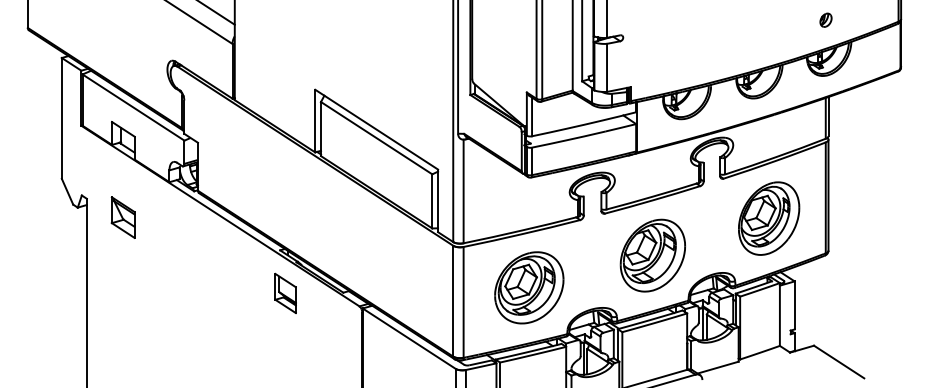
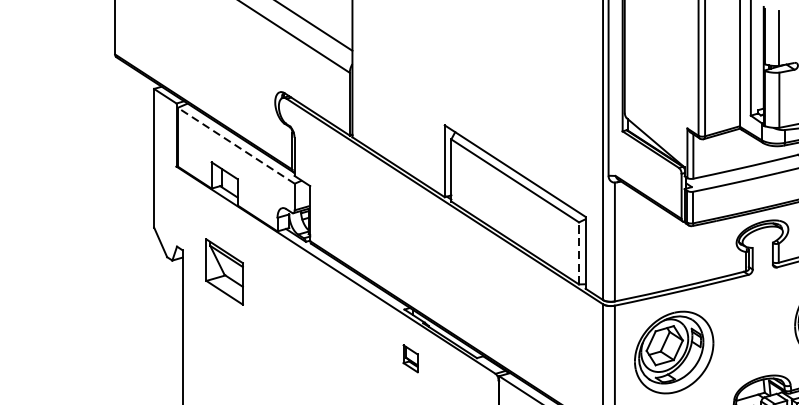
line: (133, 107) -> (236, 145), solid -> dashed
line: (432, 200) -> (579, 252), solid -> dashed
part: (122, 217) -> (223, 271), size x1.4
part: (529, 287) -> (674, 352), moved
part: (285, 292) -> (410, 357), size x0.6

